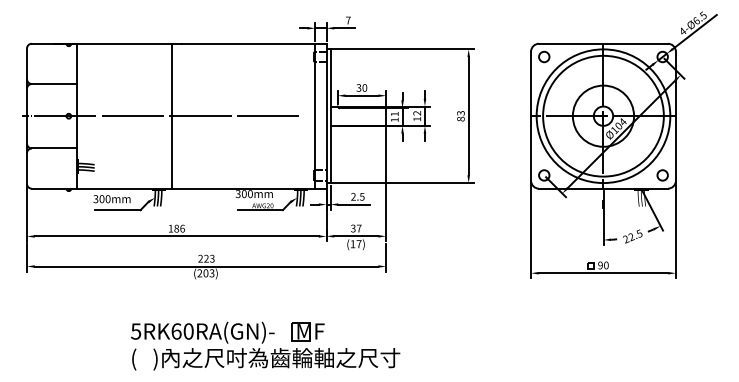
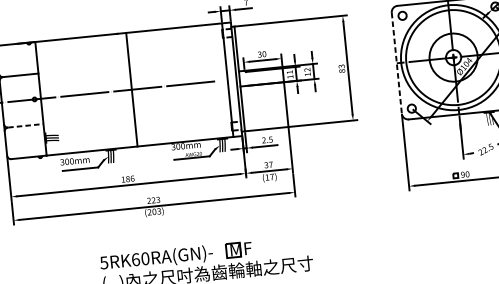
line: (171, 115) -> (131, 89), moved
line: (531, 116) -> (397, 63), solid -> dashed
line: (54, 148) -> (25, 125), solid -> dashed

